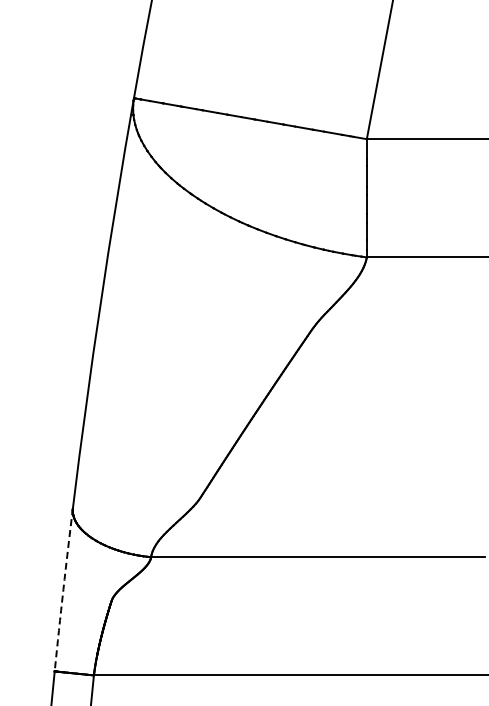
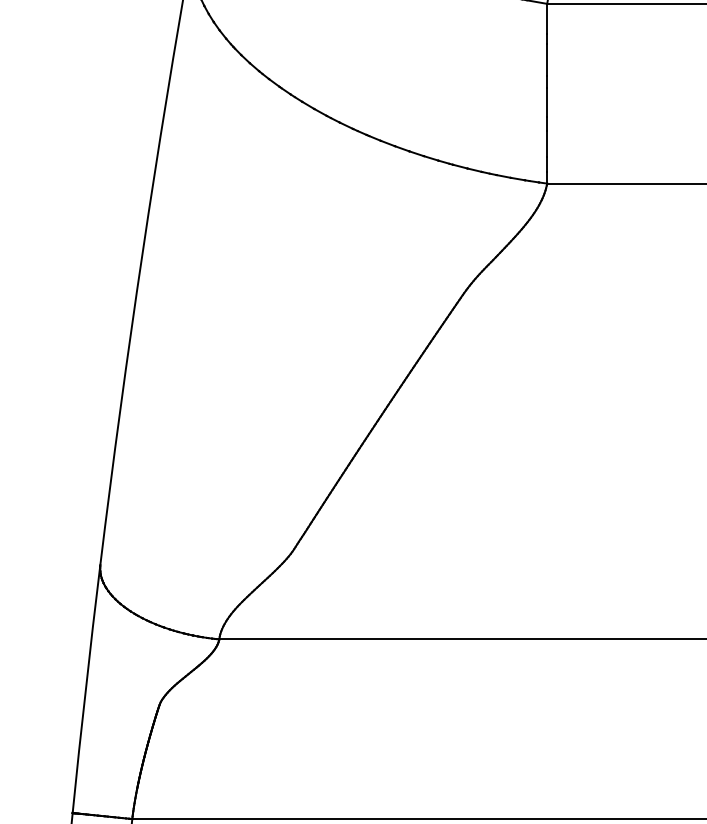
arc: (63, 589) -> (86, 688), dashed -> solid

